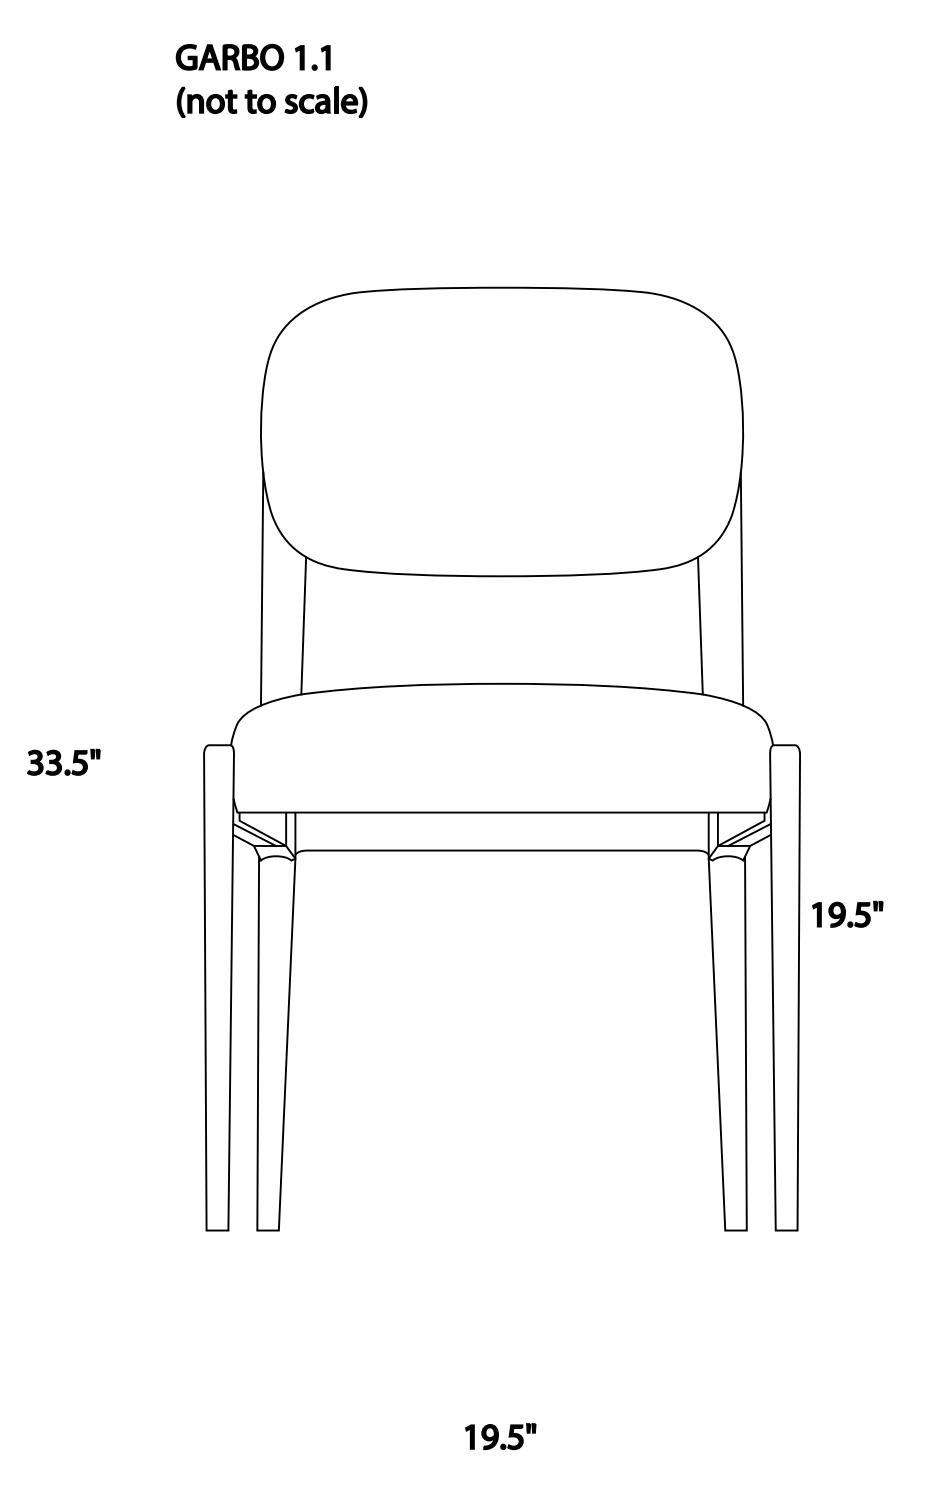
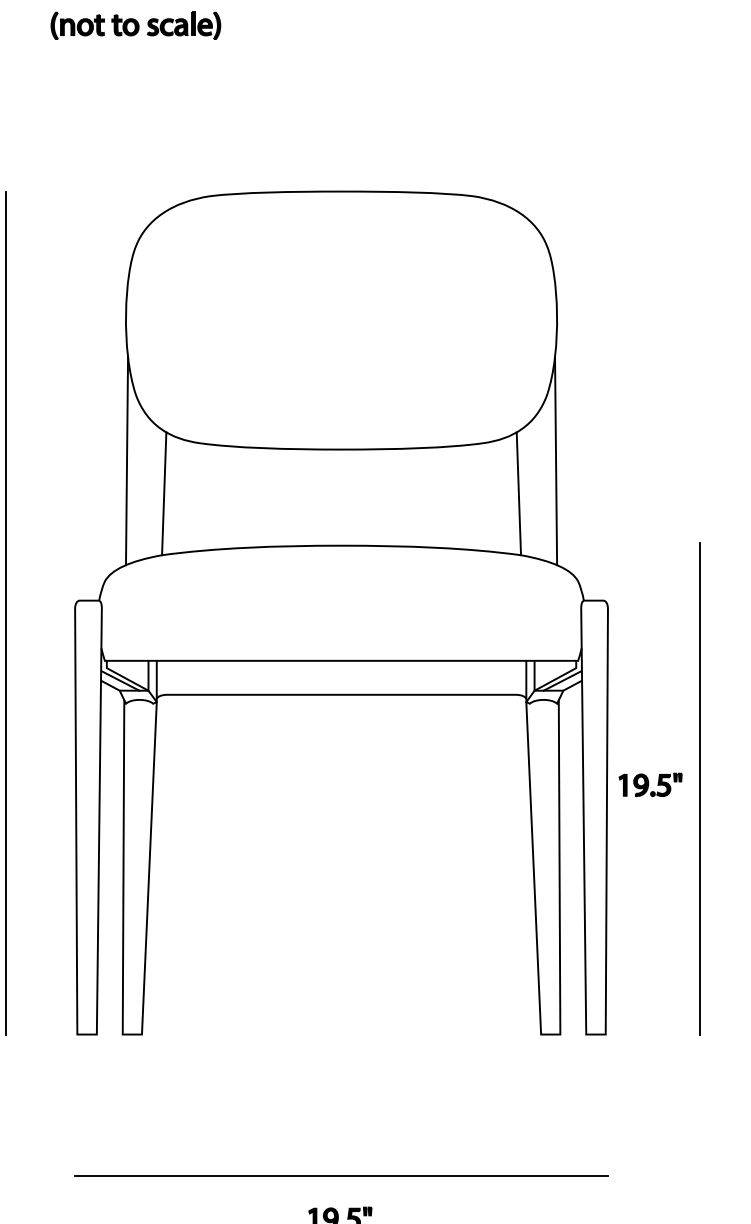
line: (126, 758) -> (5, 612), added
part: (847, 913) -> (650, 784), moved
line: (902, 955) -> (699, 788), added
line: (502, 1389) -> (341, 1176), added

